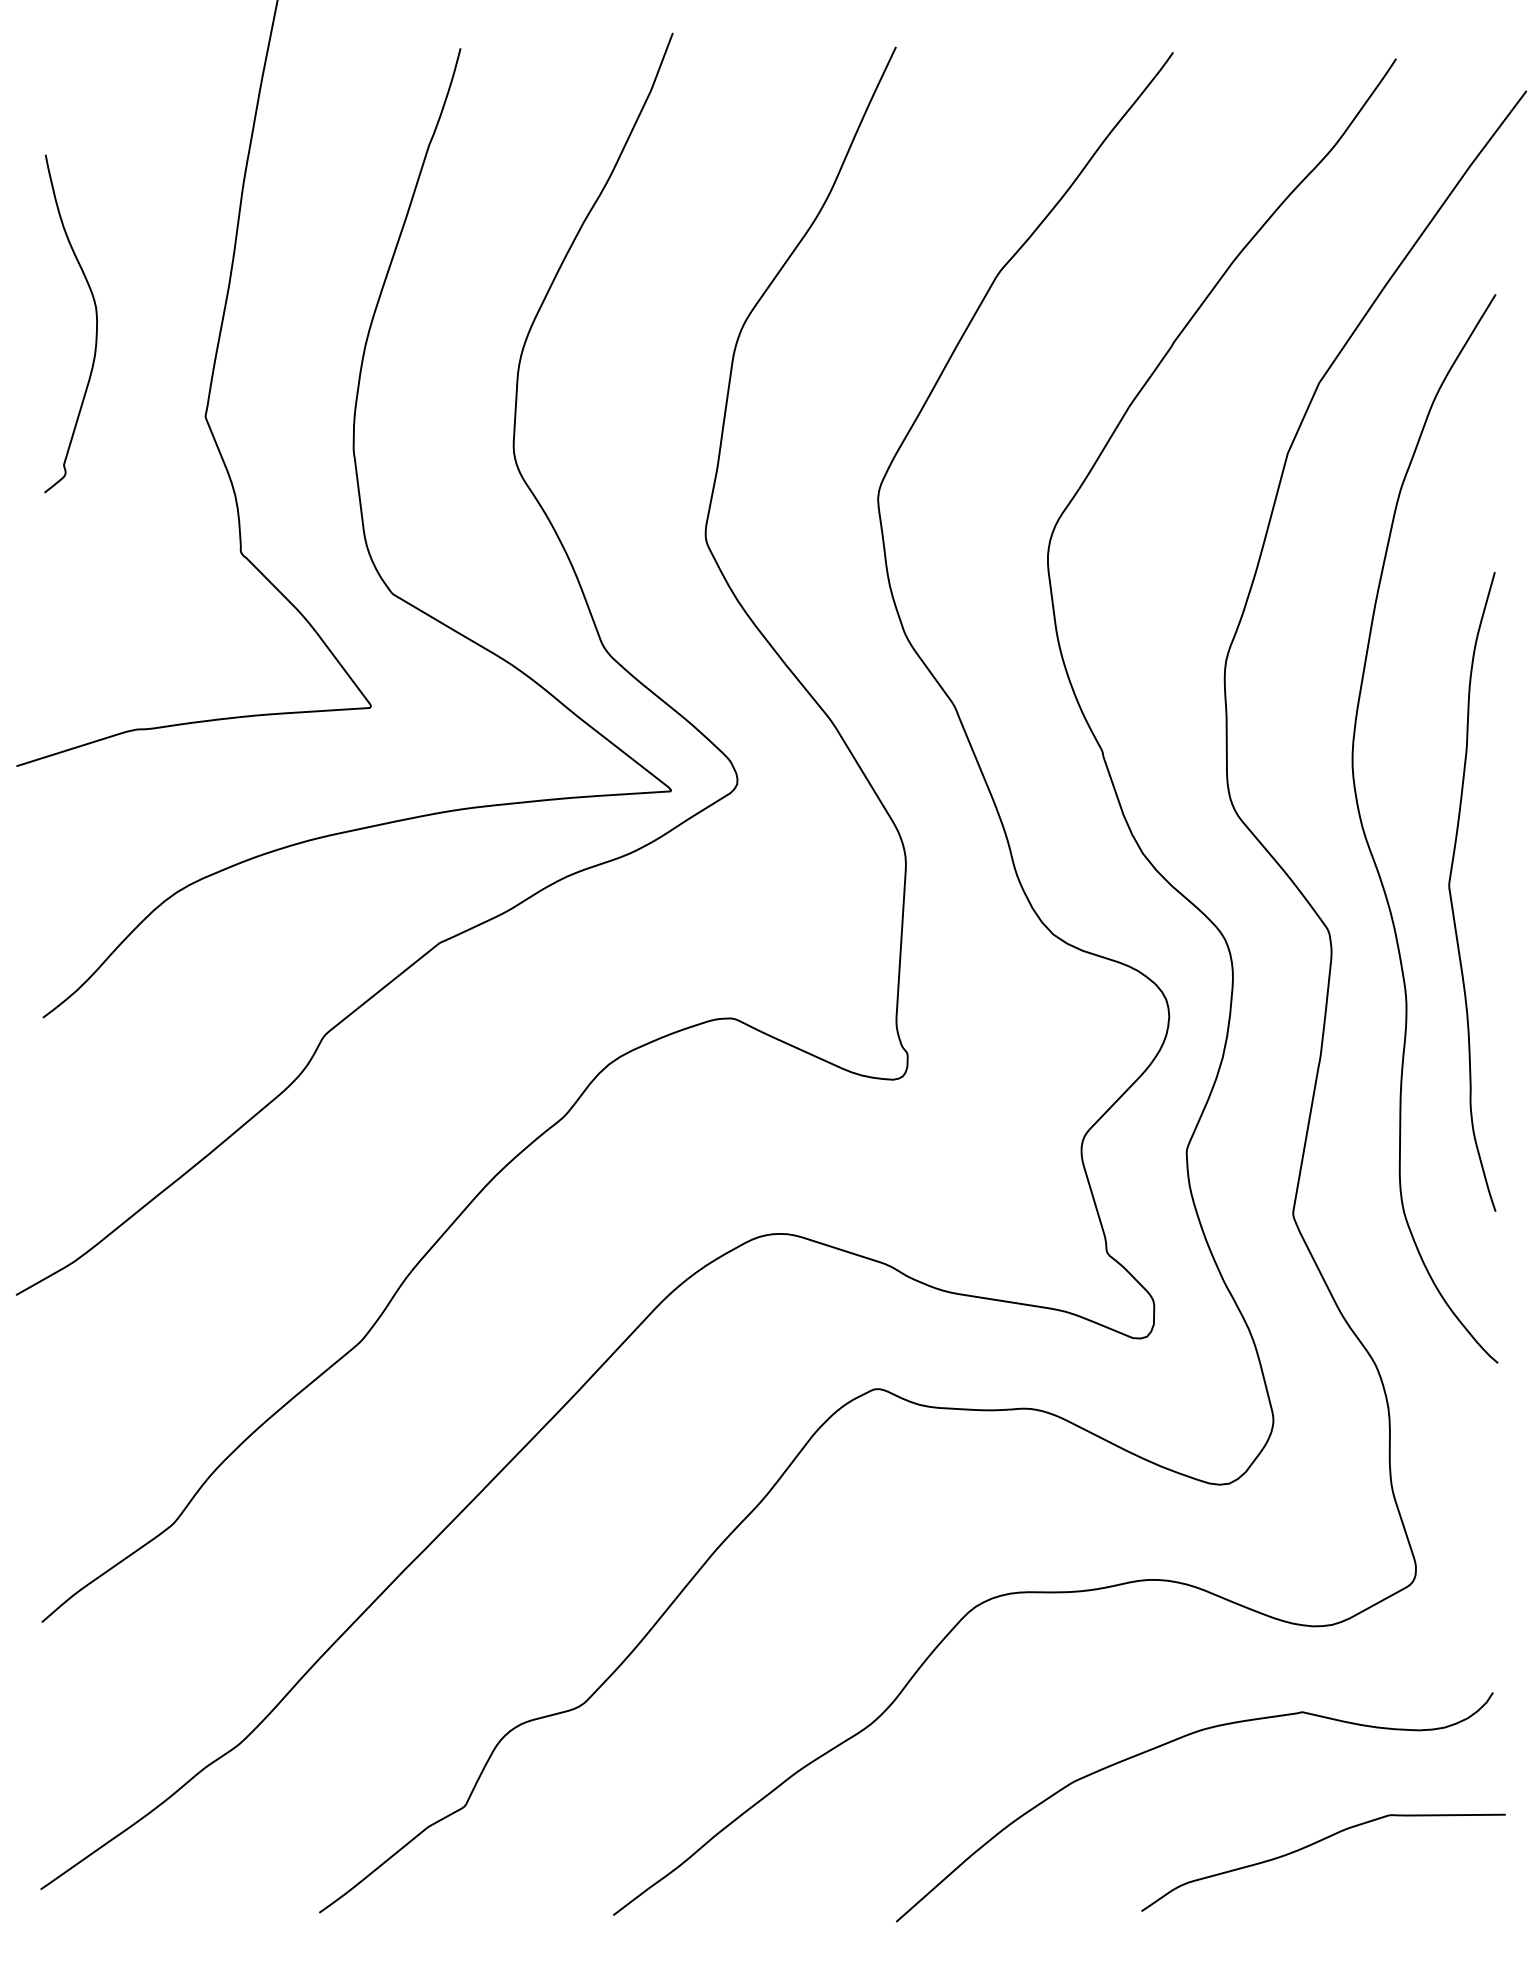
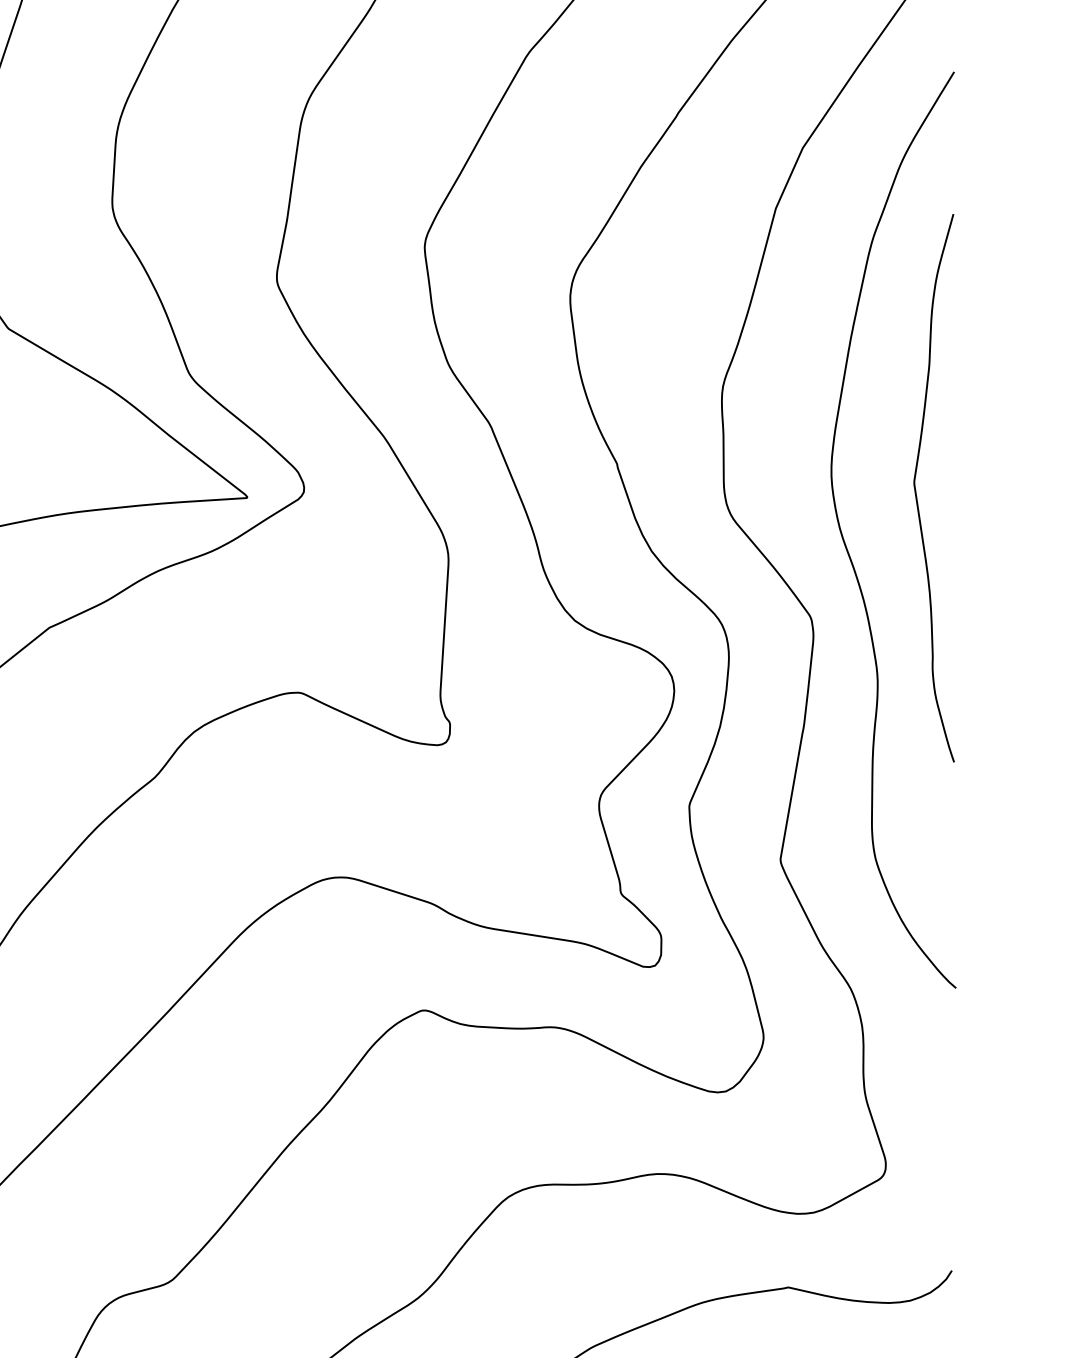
curve: (1451, 893) -> (916, 489), moved

